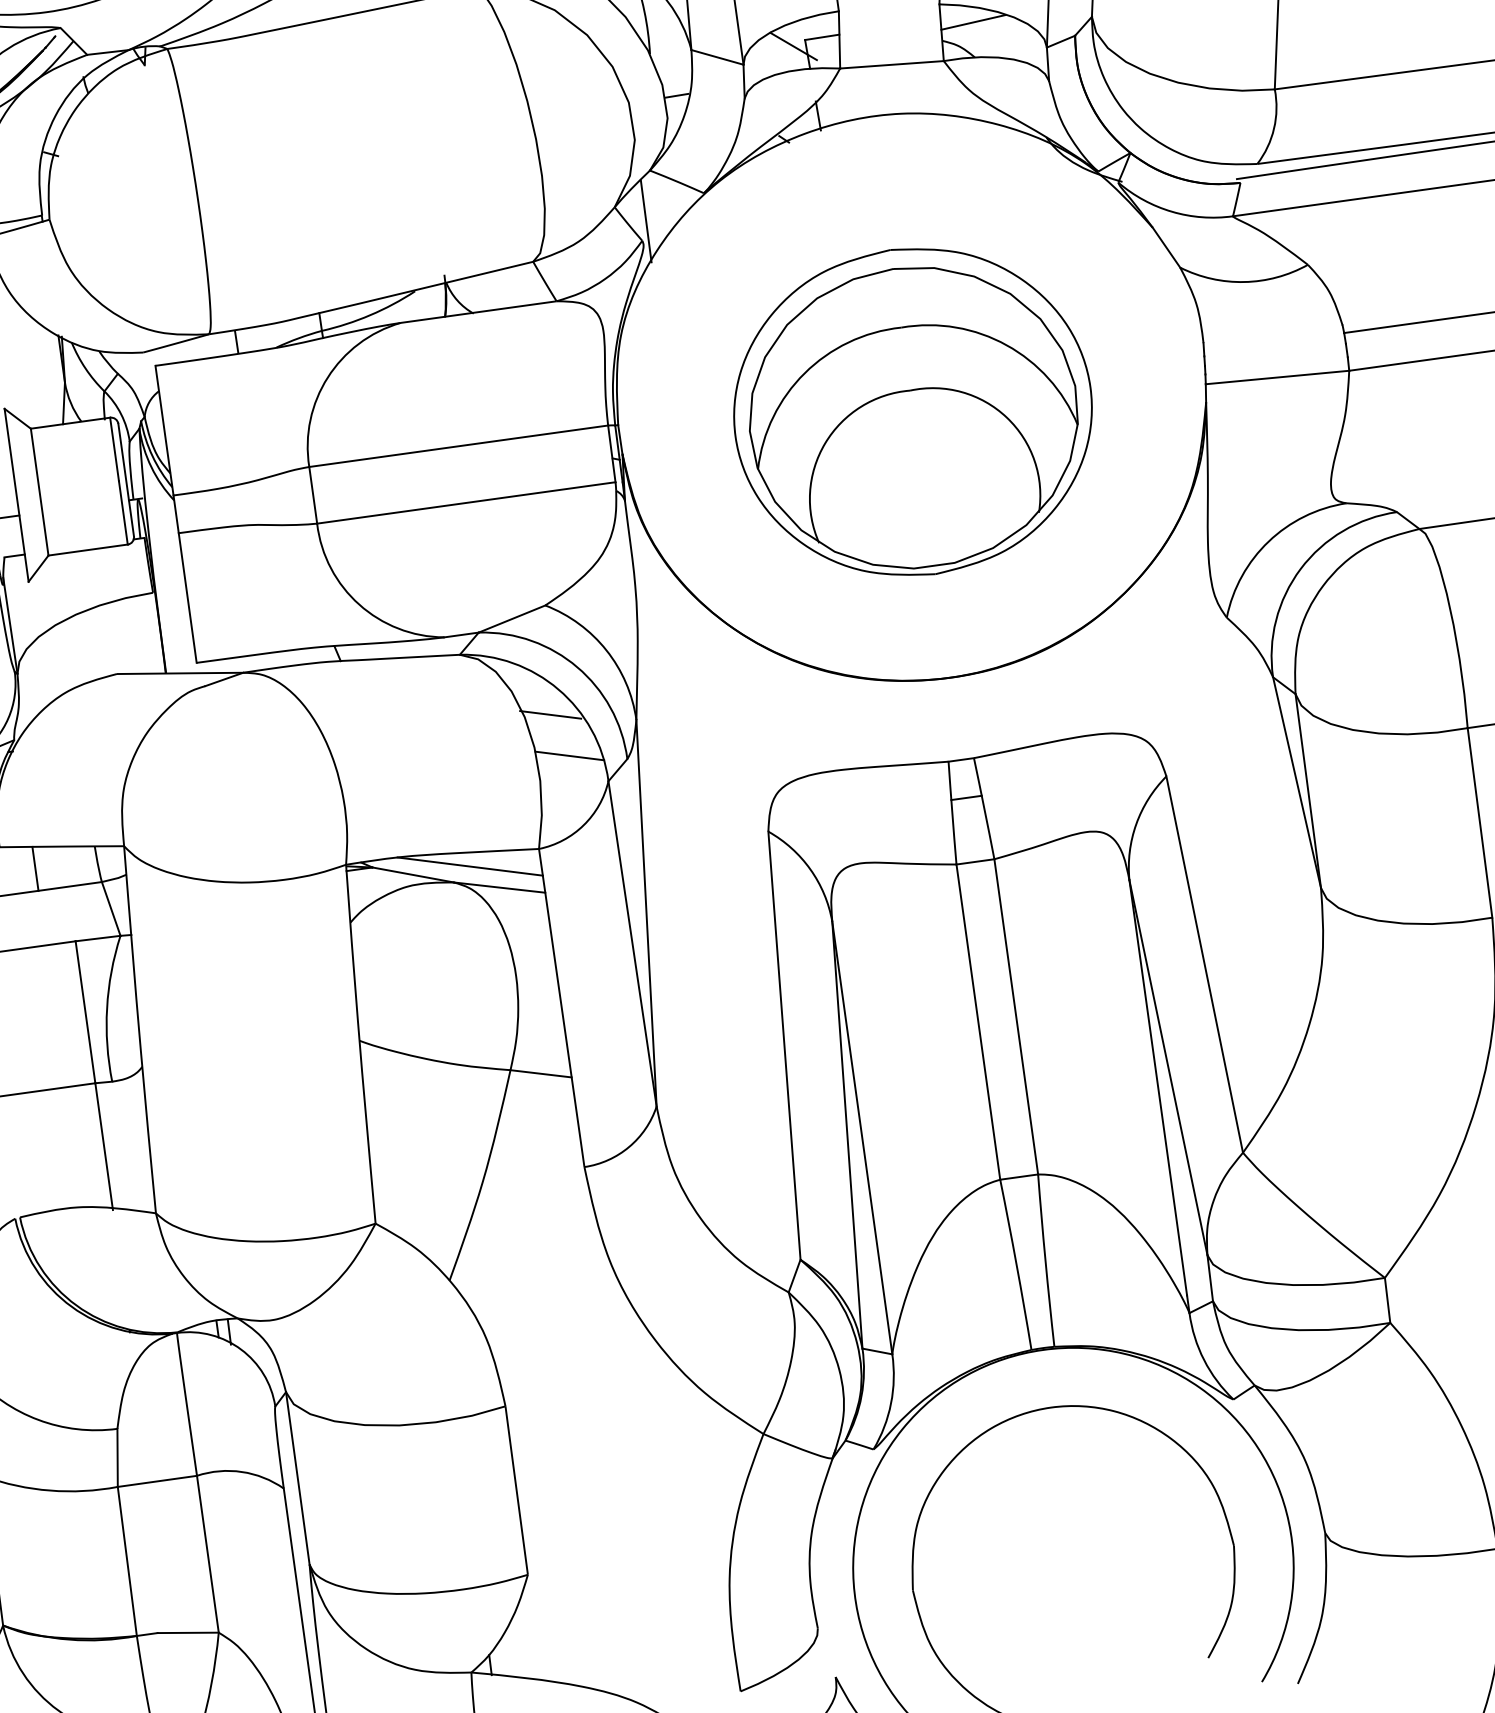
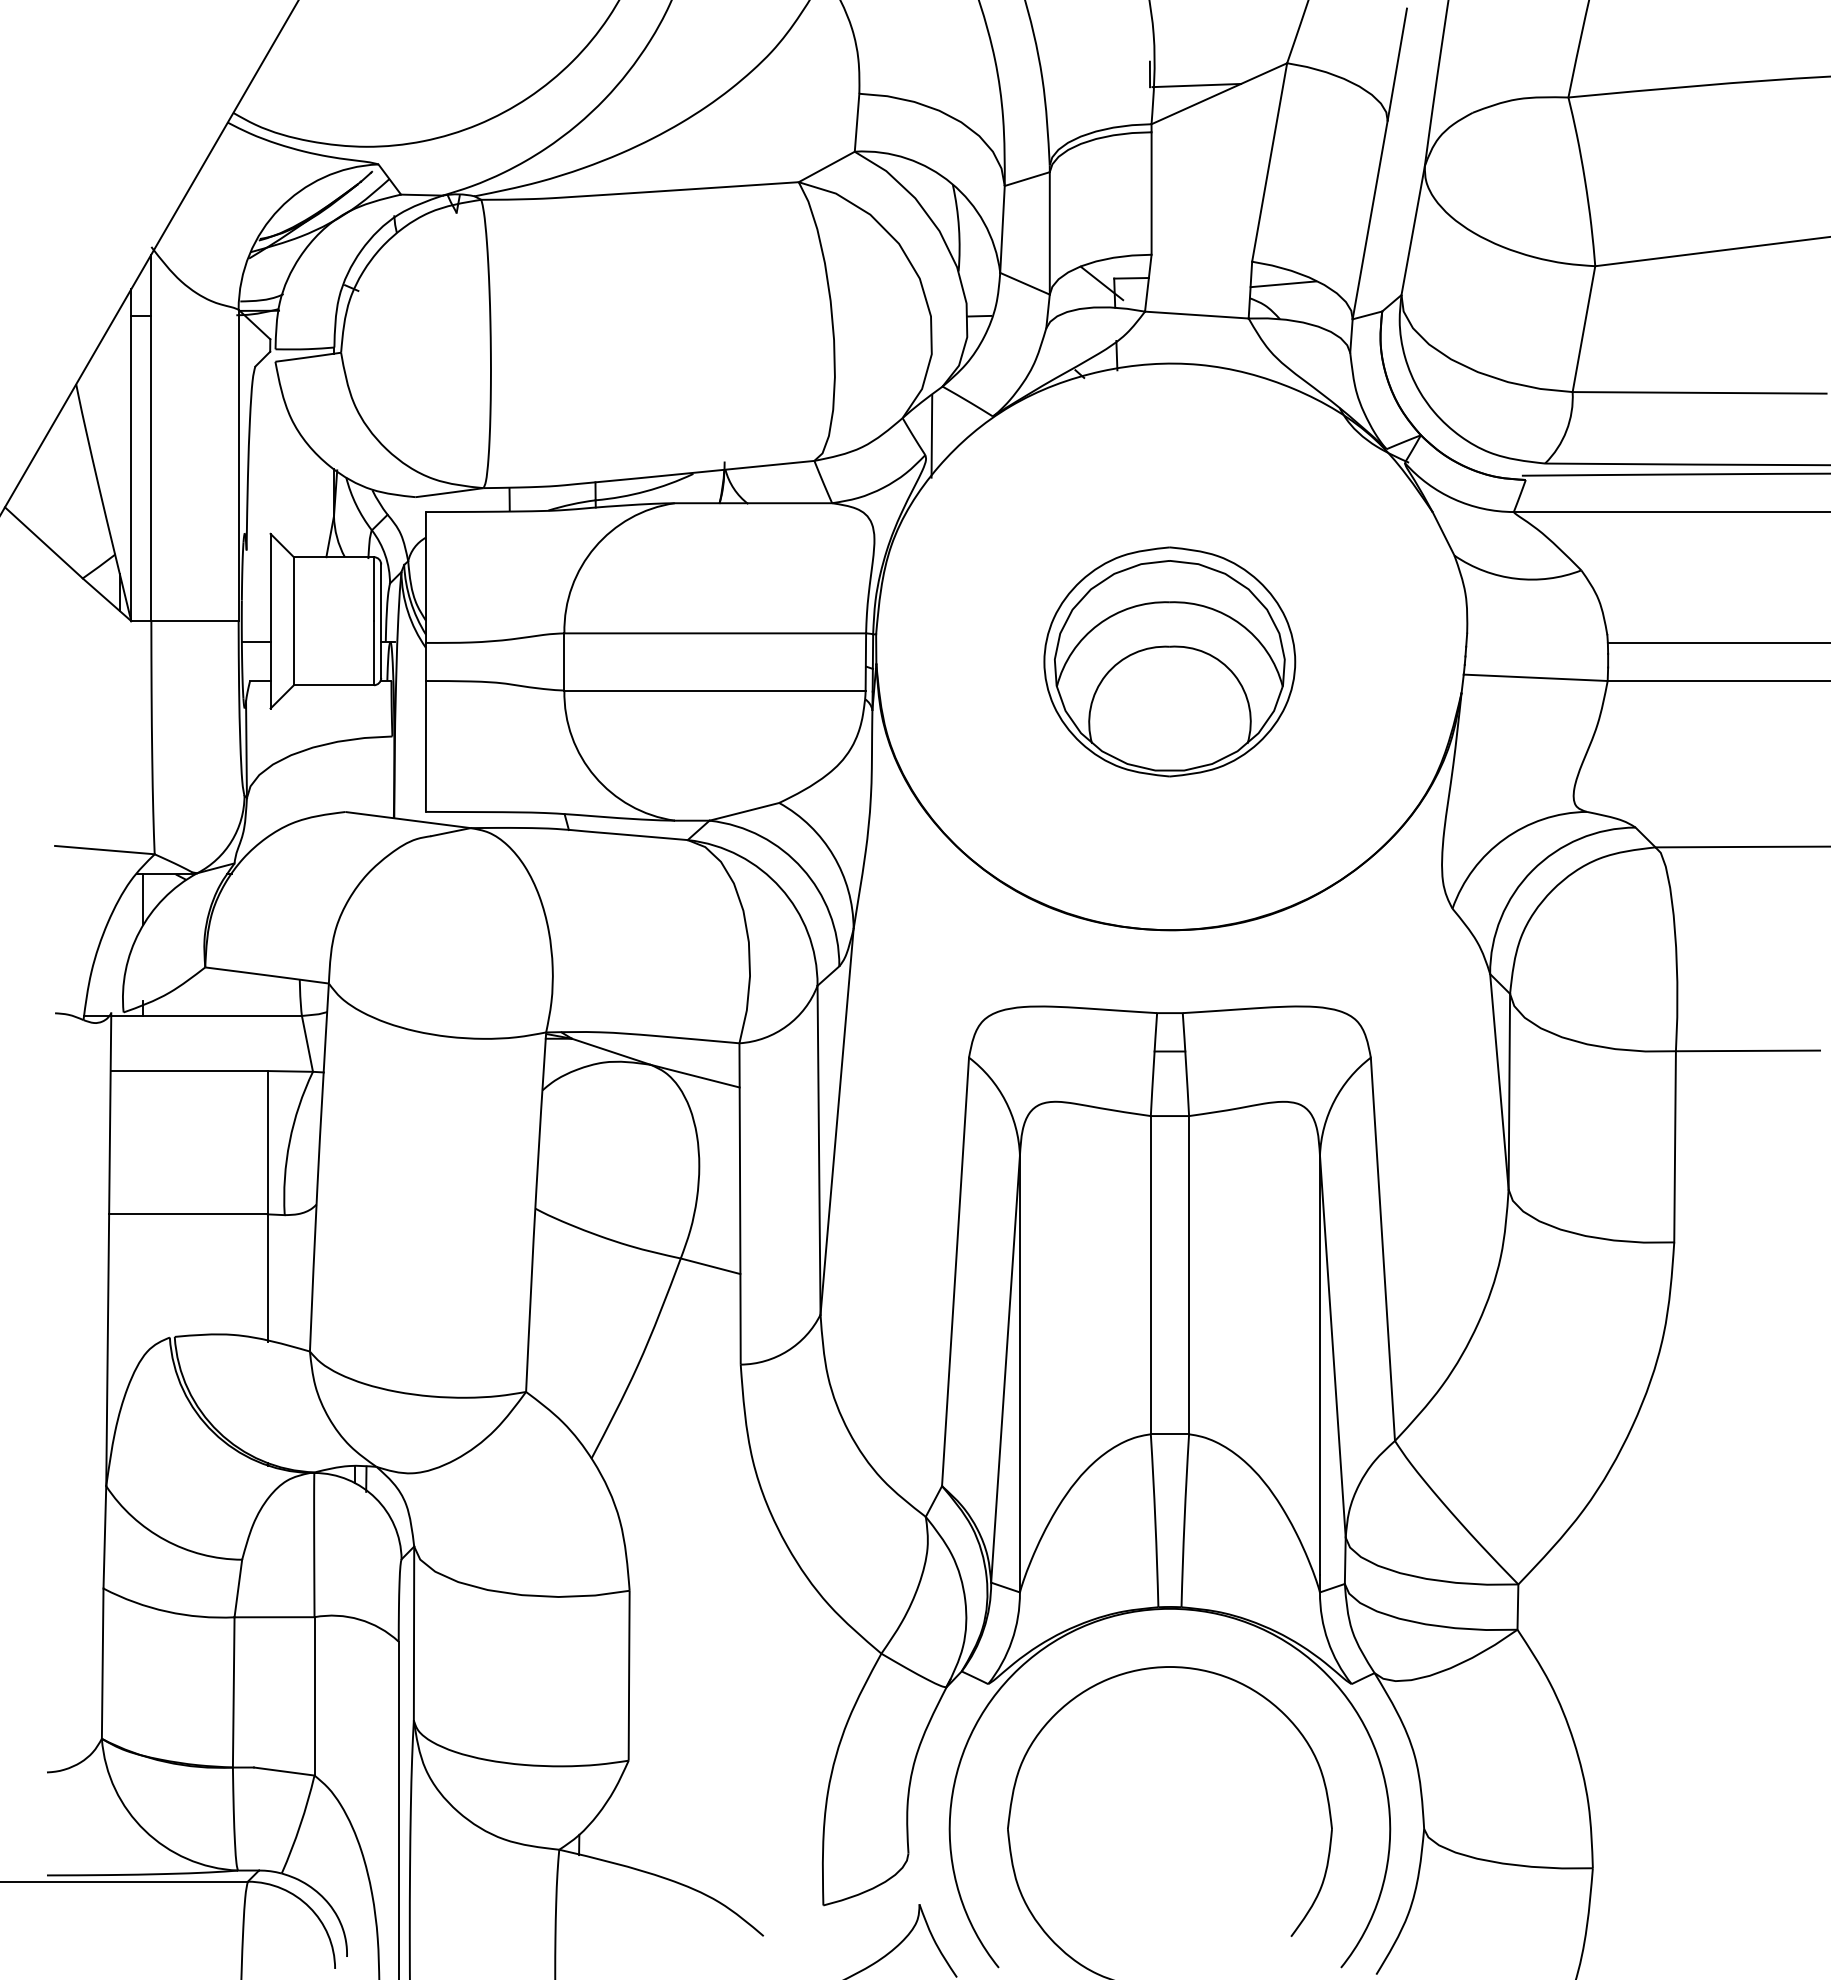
part: (912, 411) -> (1169, 661), size x0.7
line: (550, 715) -> (769, 912), removed
line: (569, 756) -> (782, 955), removed
line: (469, 866) -> (668, 1051), removed
line: (34, 868) -> (237, 993), removed

